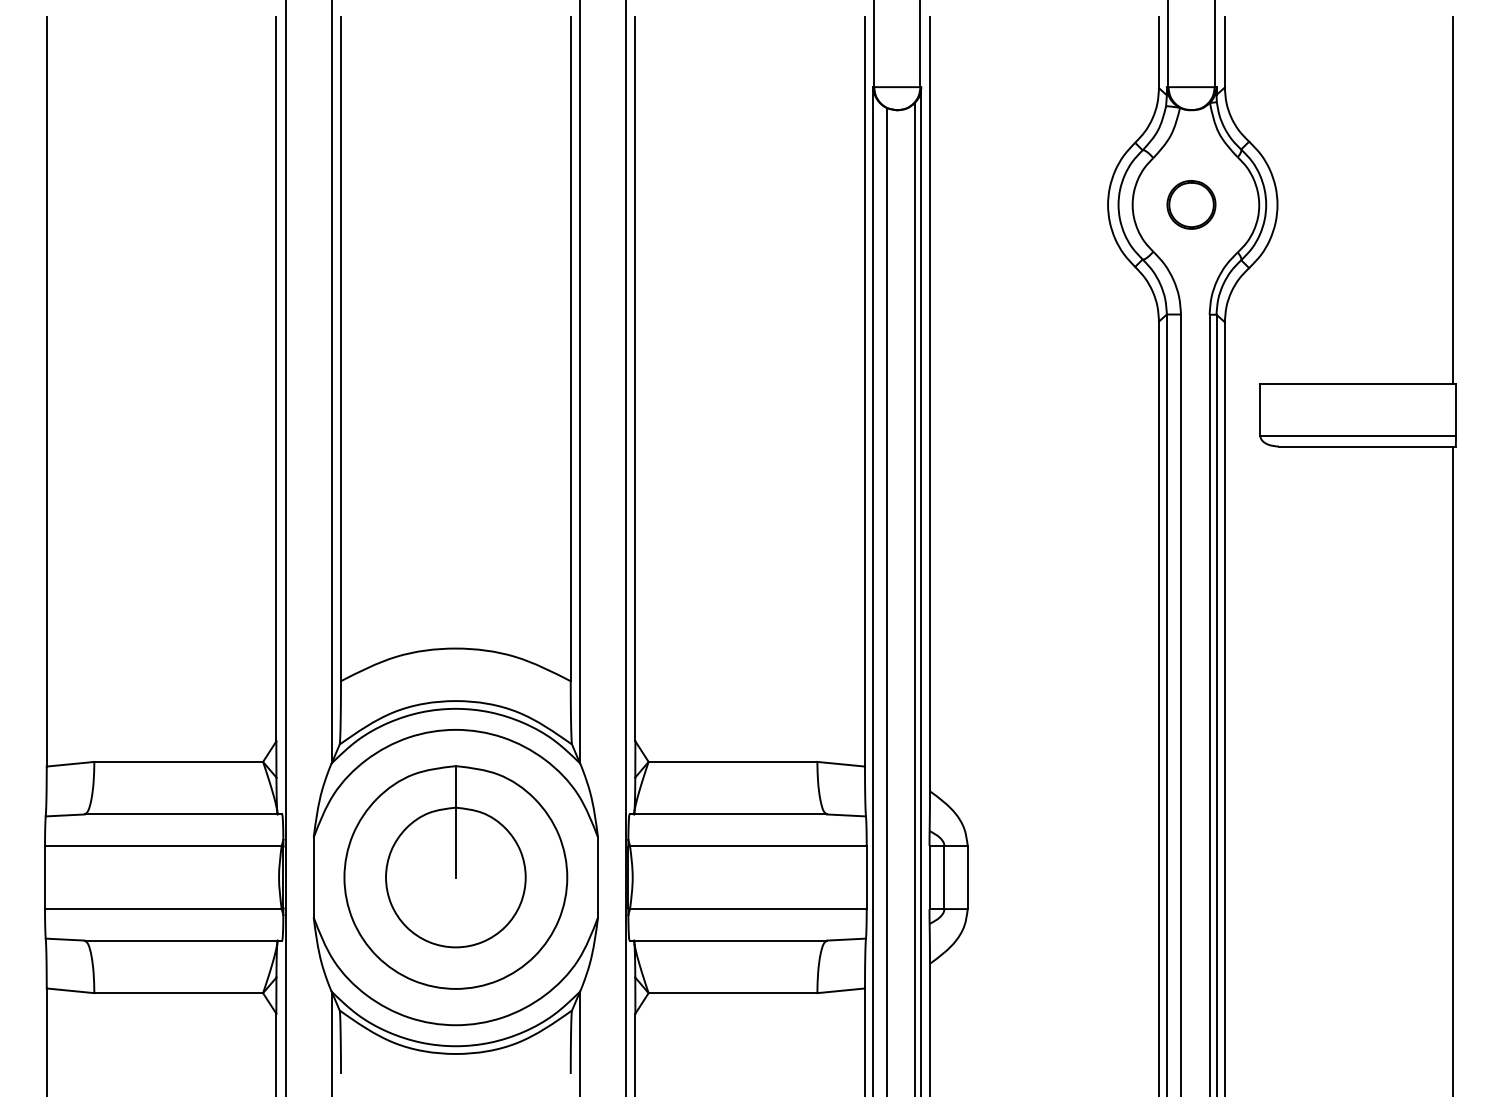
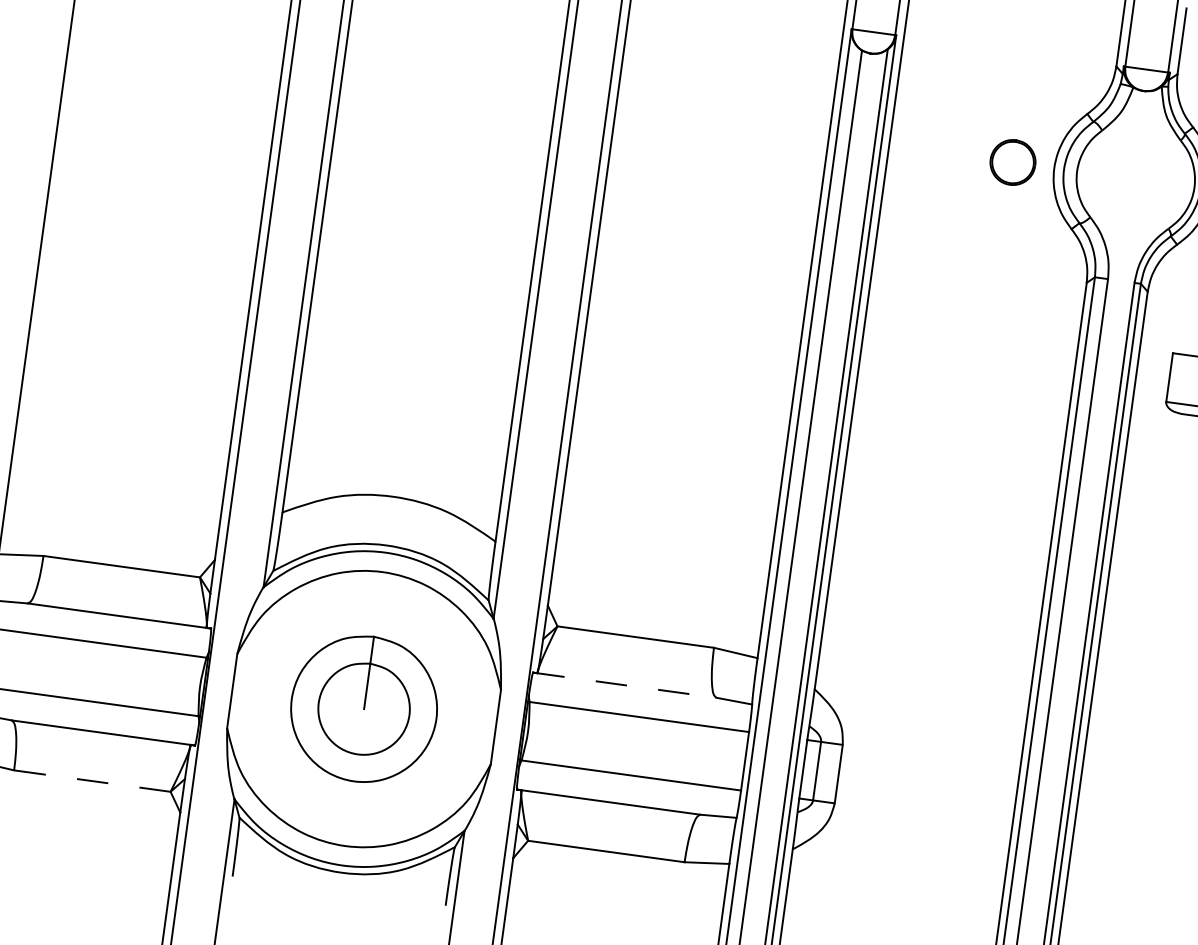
part: (1191, 204) -> (1013, 162), moved
line: (728, 814) -> (624, 685), solid -> dashed
part: (455, 877) -> (363, 709), size x0.7
line: (178, 993) -> (92, 781), solid -> dashed

